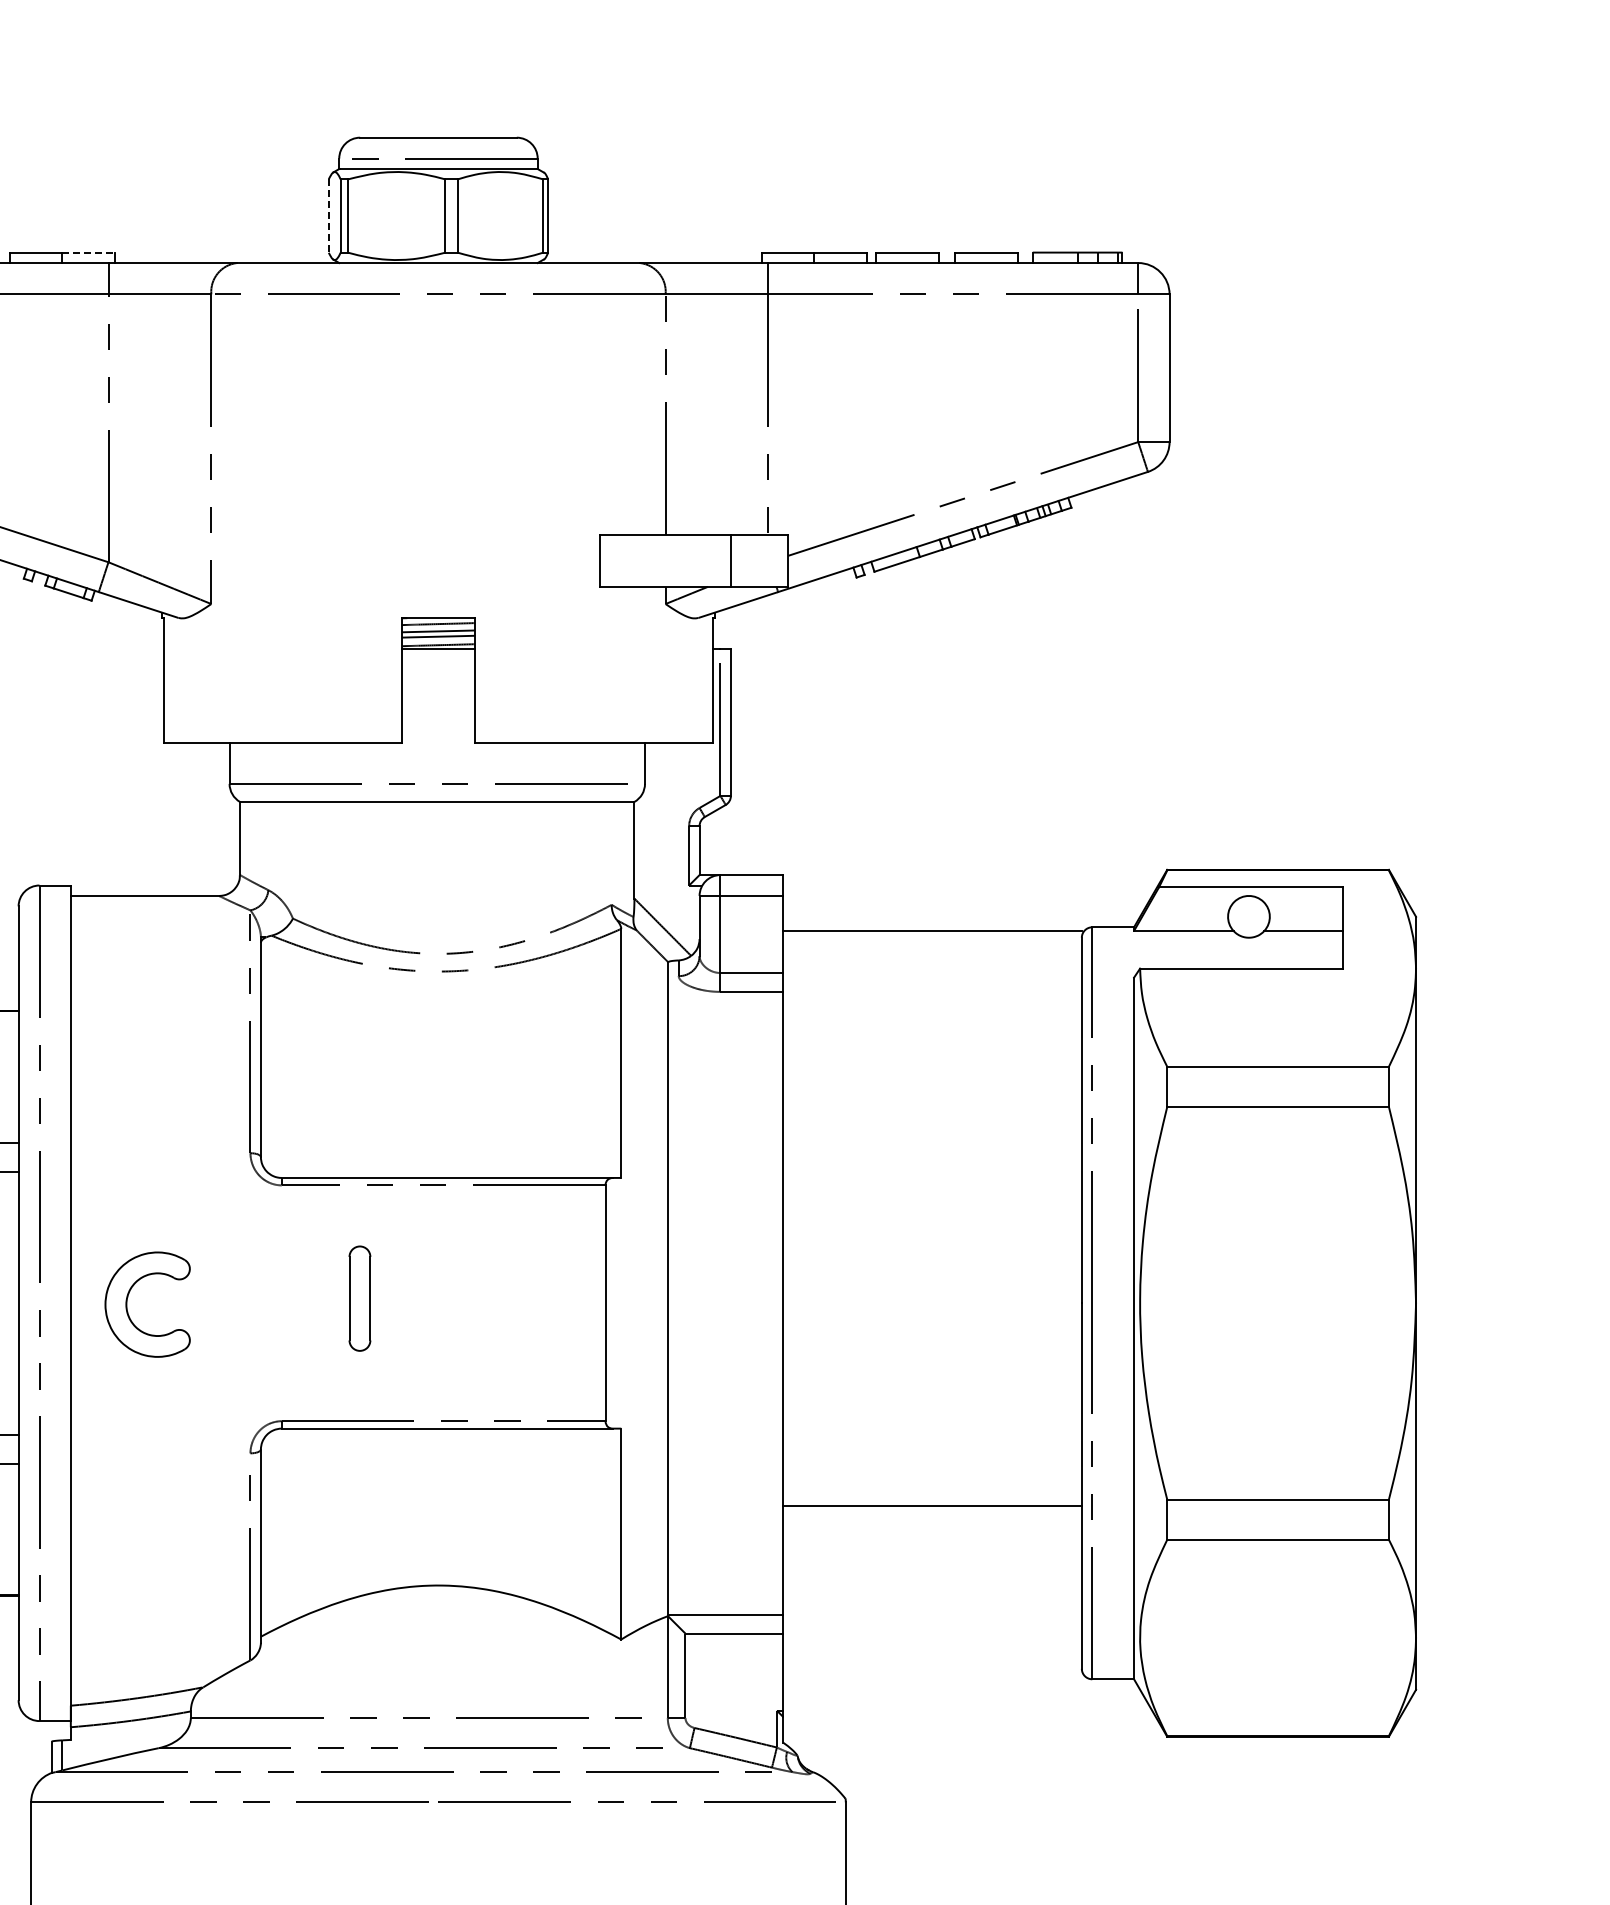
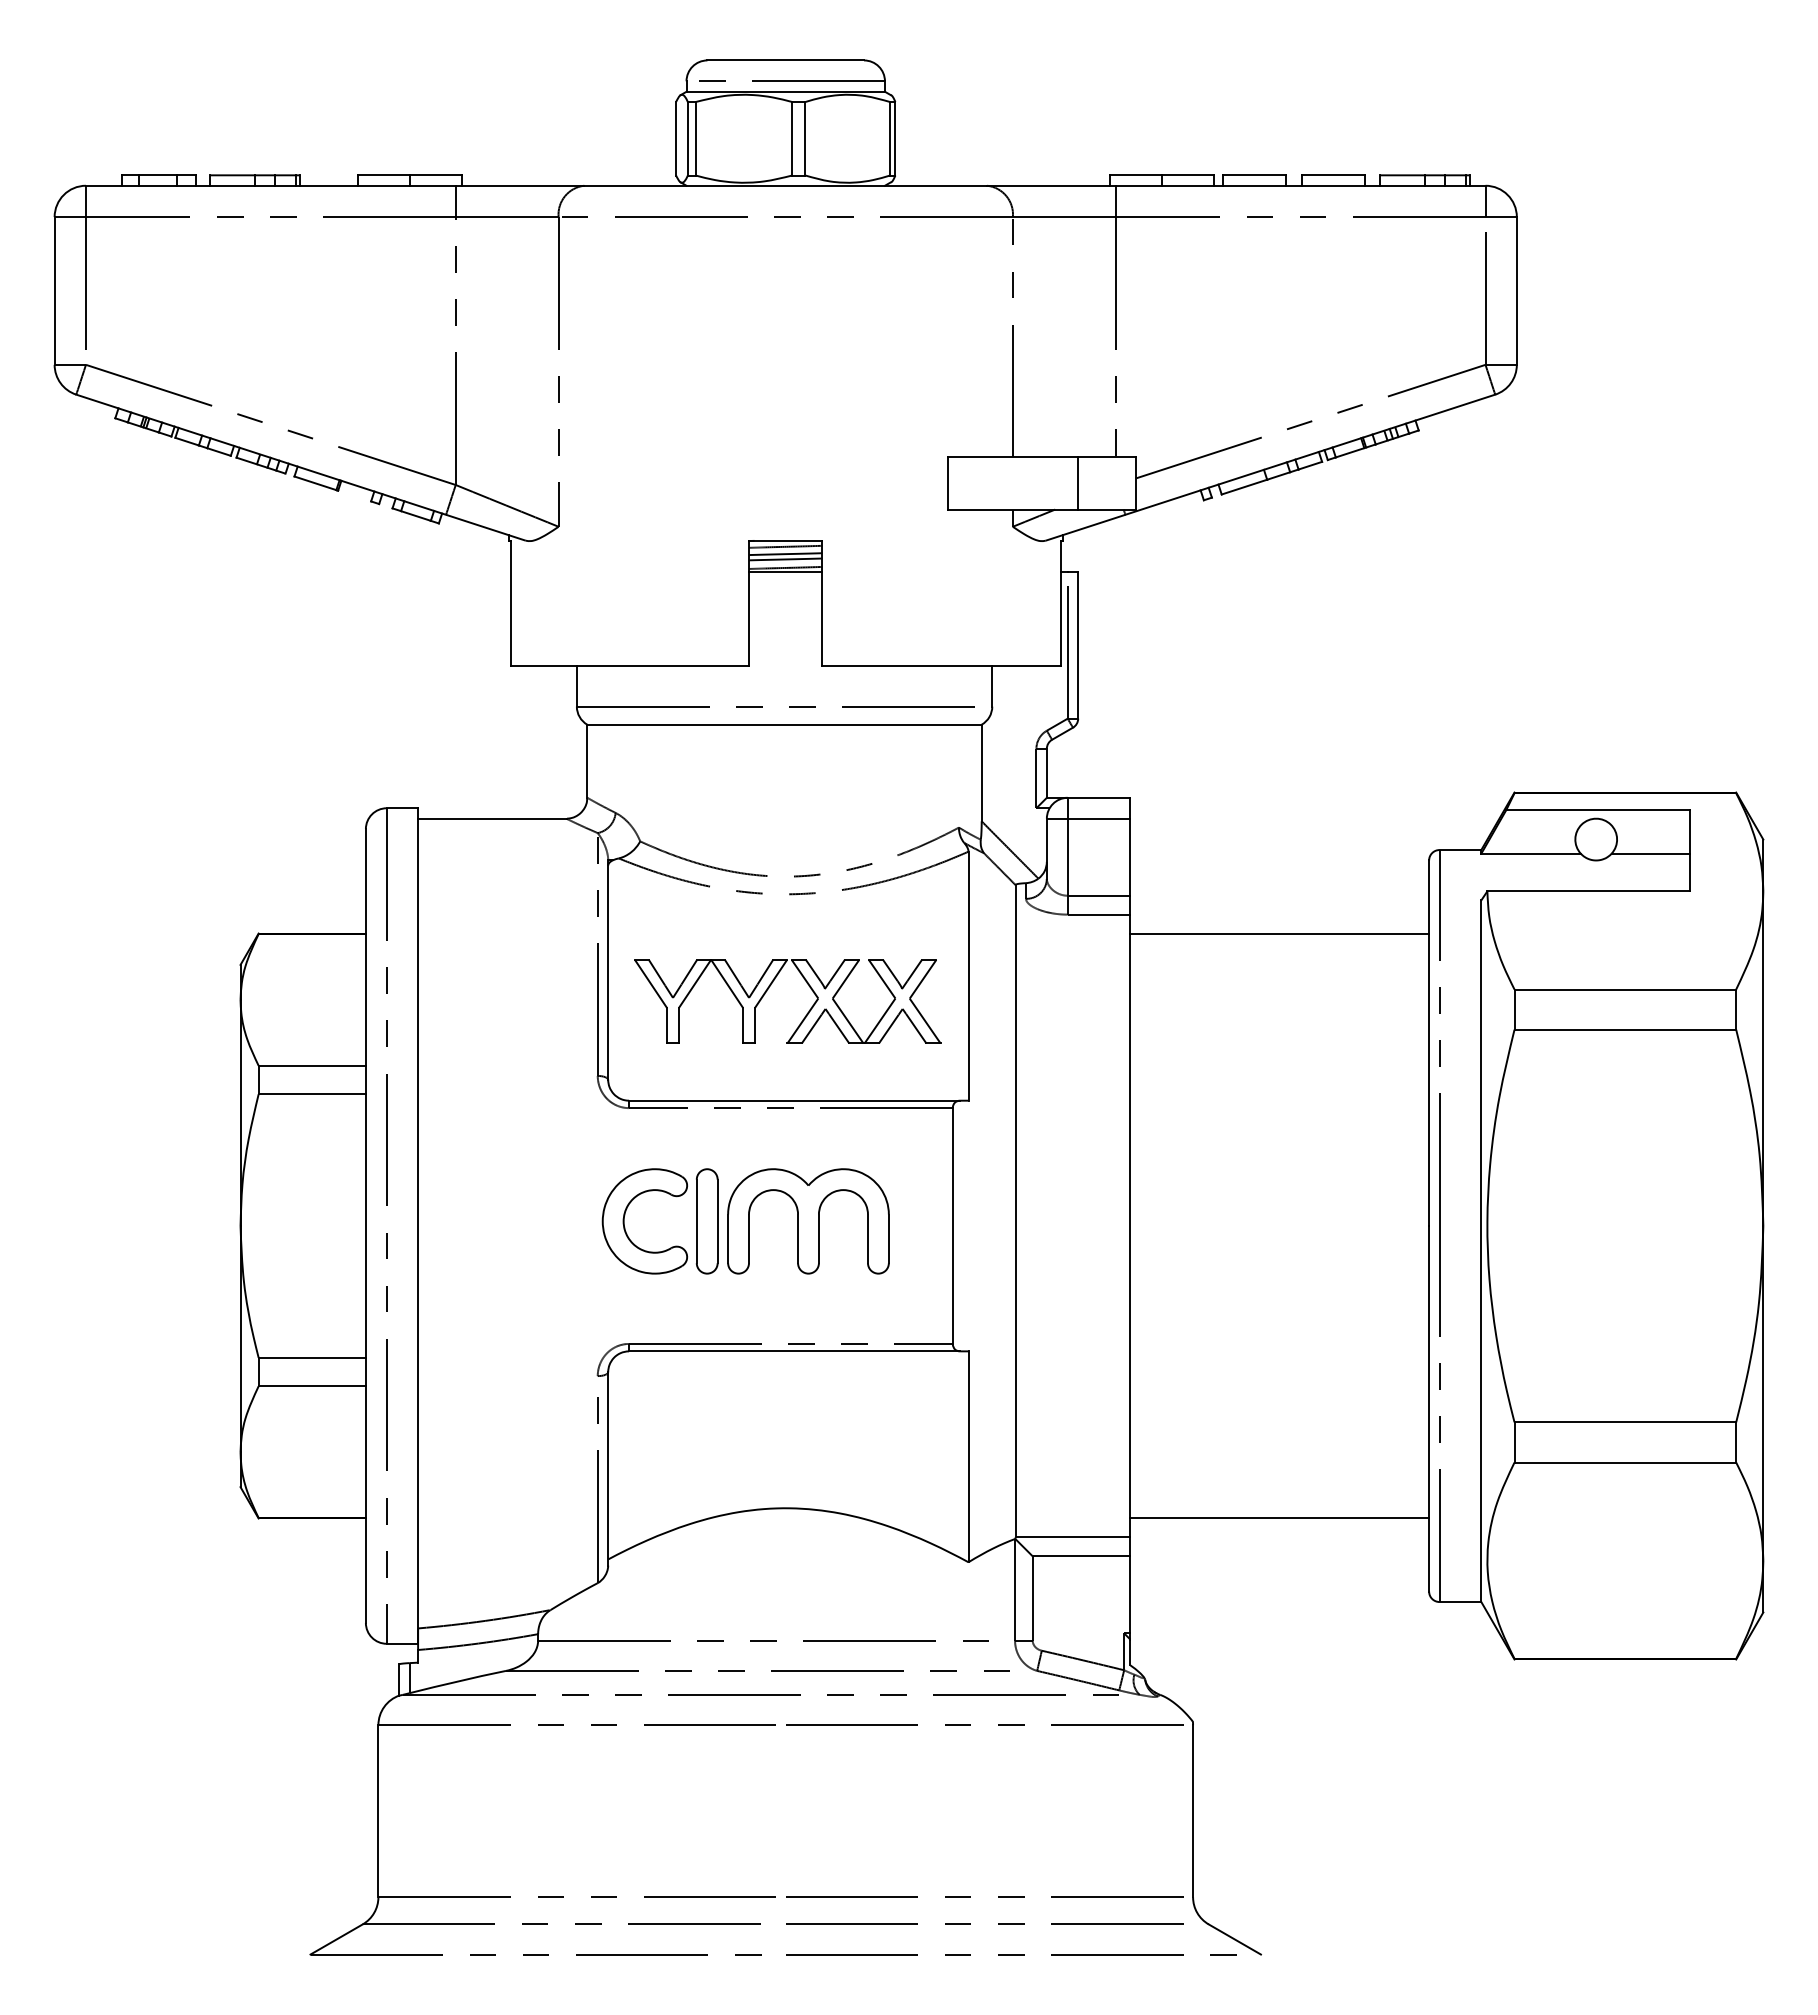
line: (329, 215) -> (676, 138), dashed -> solid
line: (89, 252) -> (436, 175), dashed -> solid
line: (932, 930) -> (1279, 933), moved
part: (422, 1065) -> (769, 988), added
part: (128, 1298) -> (625, 1215), moved
part: (461, 1298) -> (808, 1221), added
line: (932, 1505) -> (1279, 1518), moved

